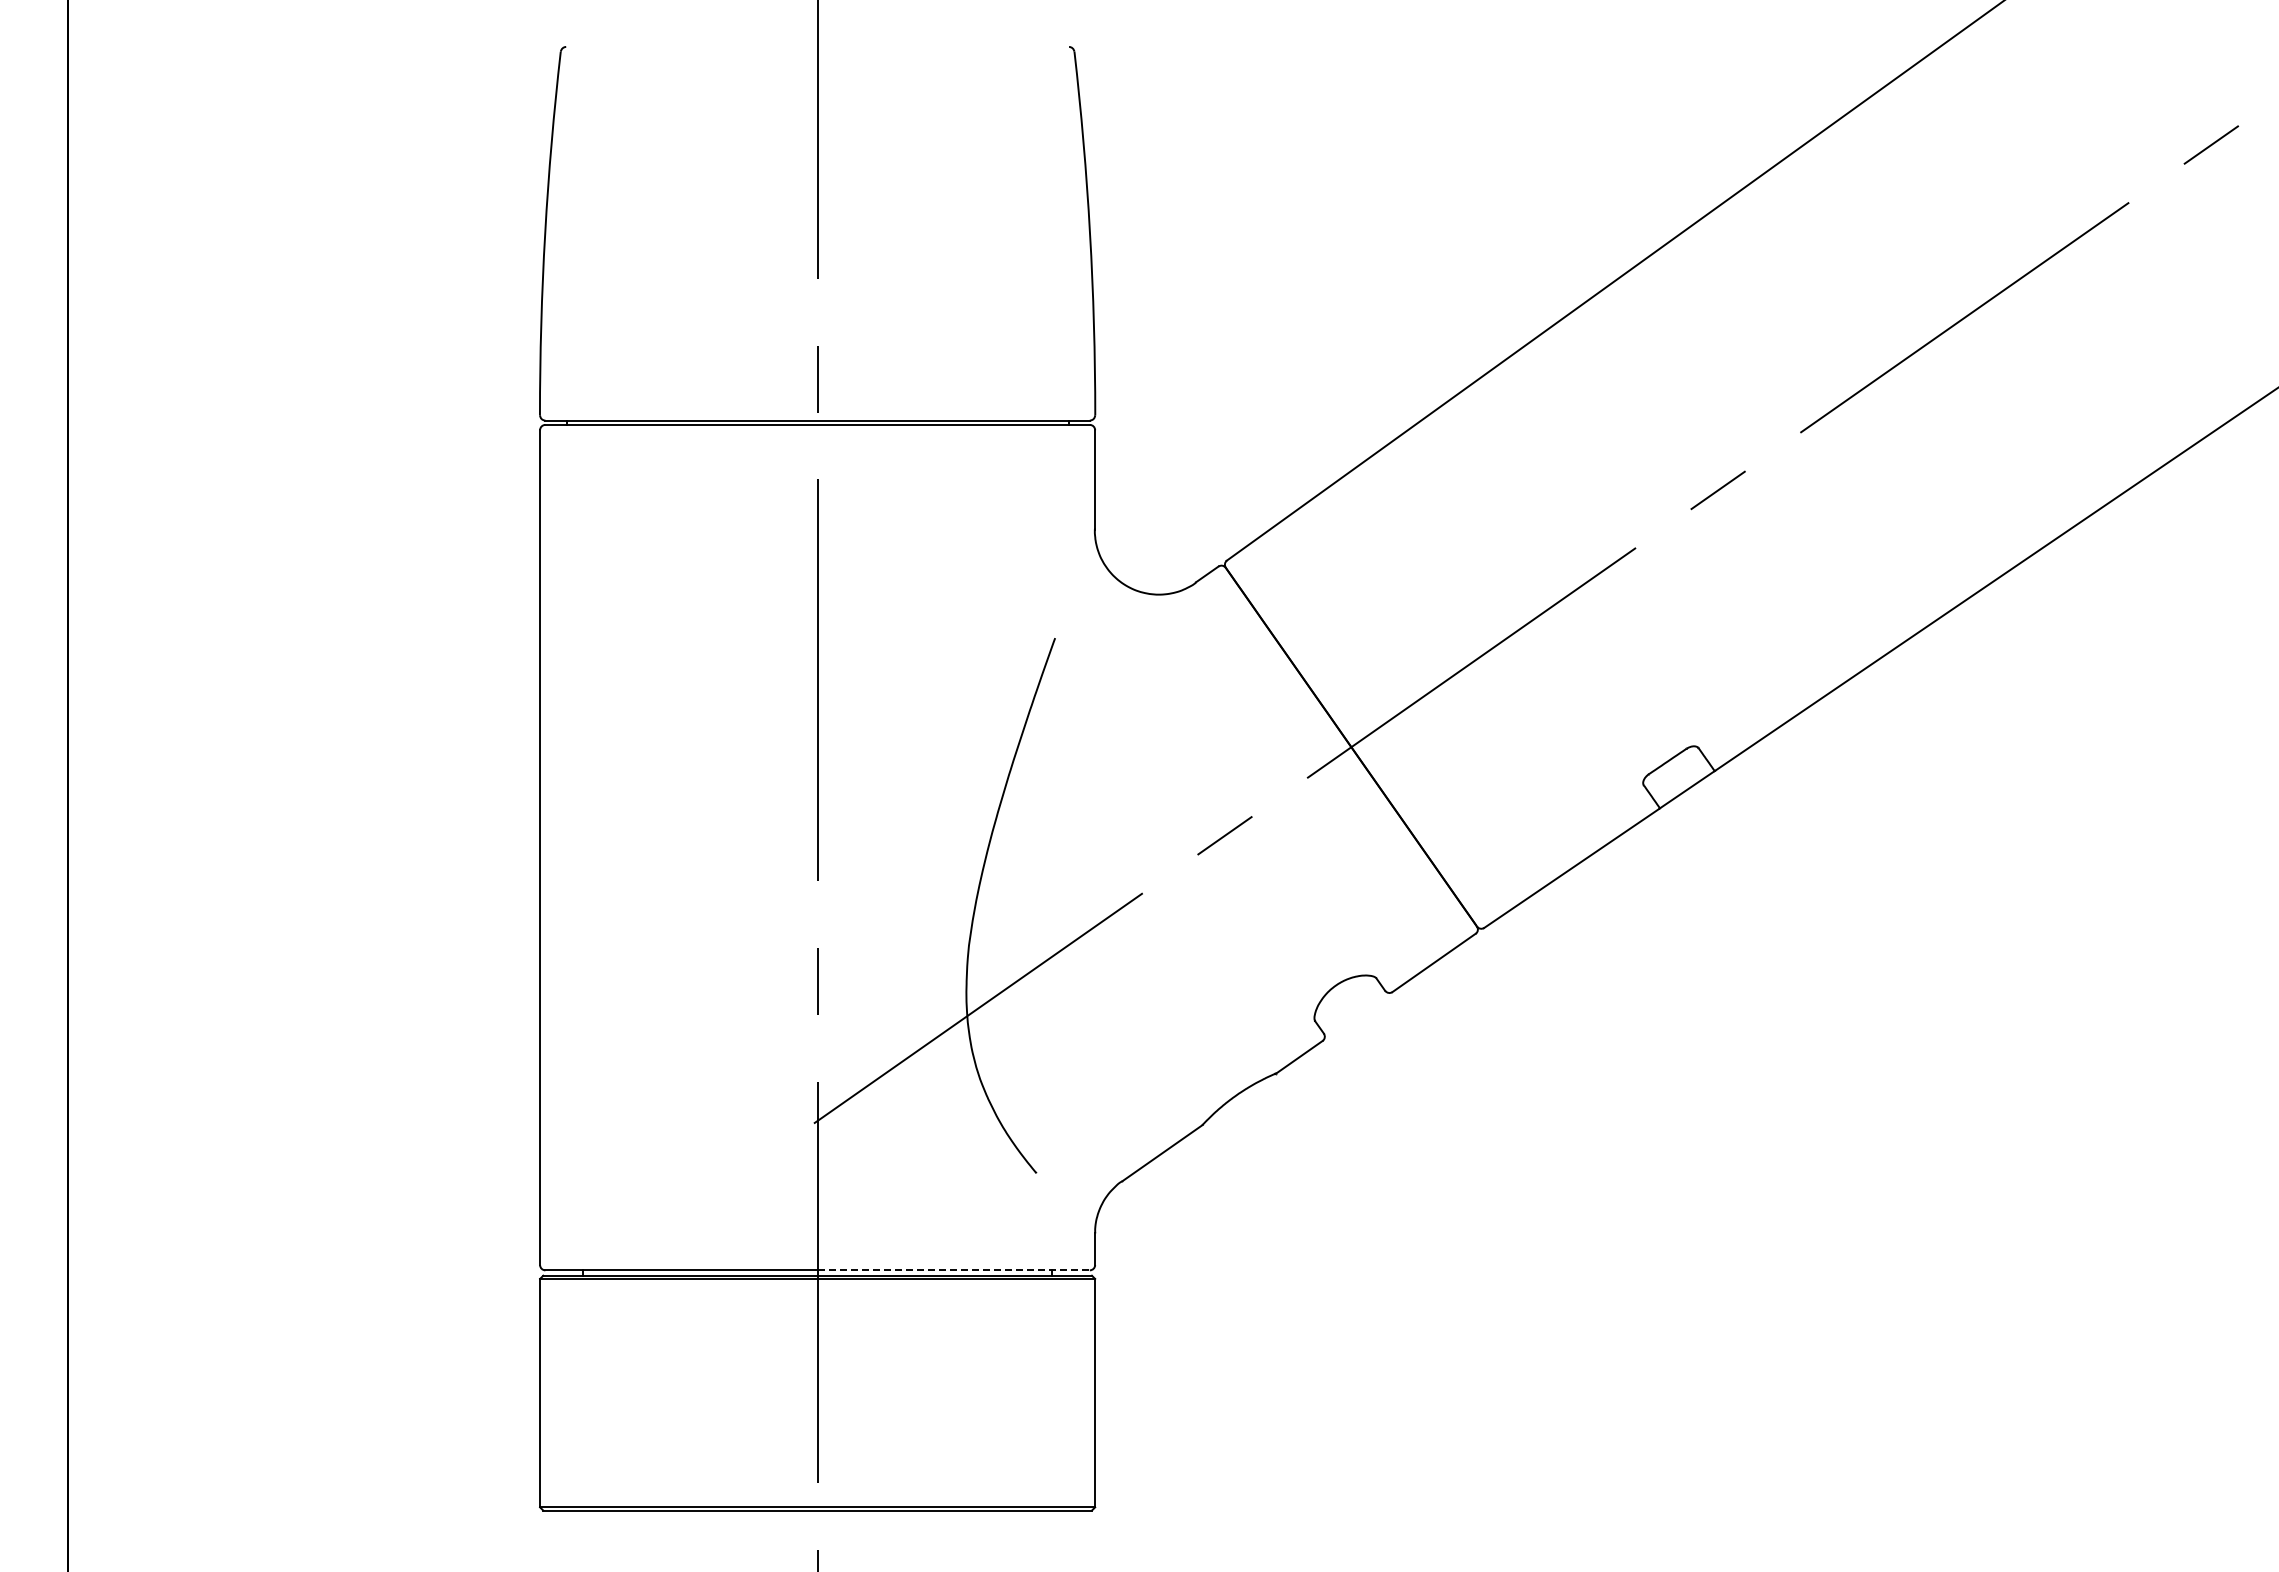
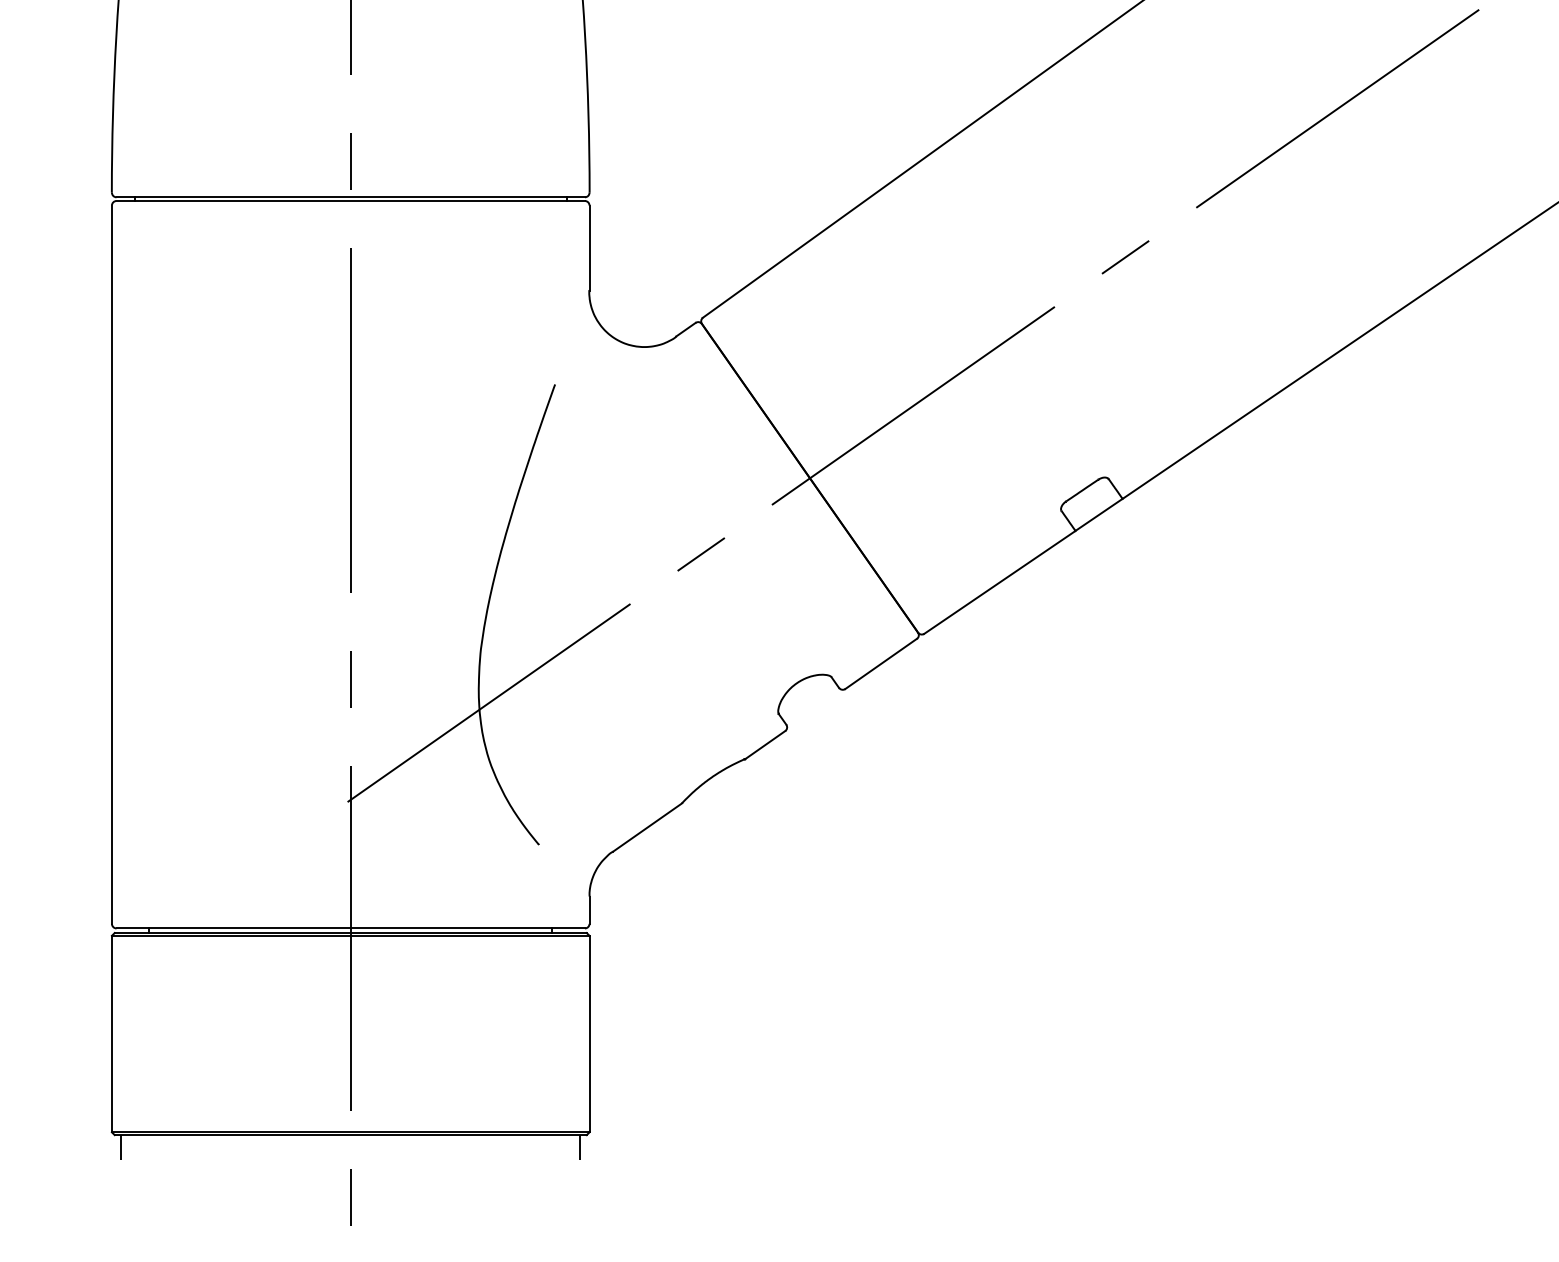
line: (954, 1270) -> (468, 928), dashed -> solid
line: (550, 1524) -> (120, 1147), added
line: (1084, 1524) -> (580, 1147), added

